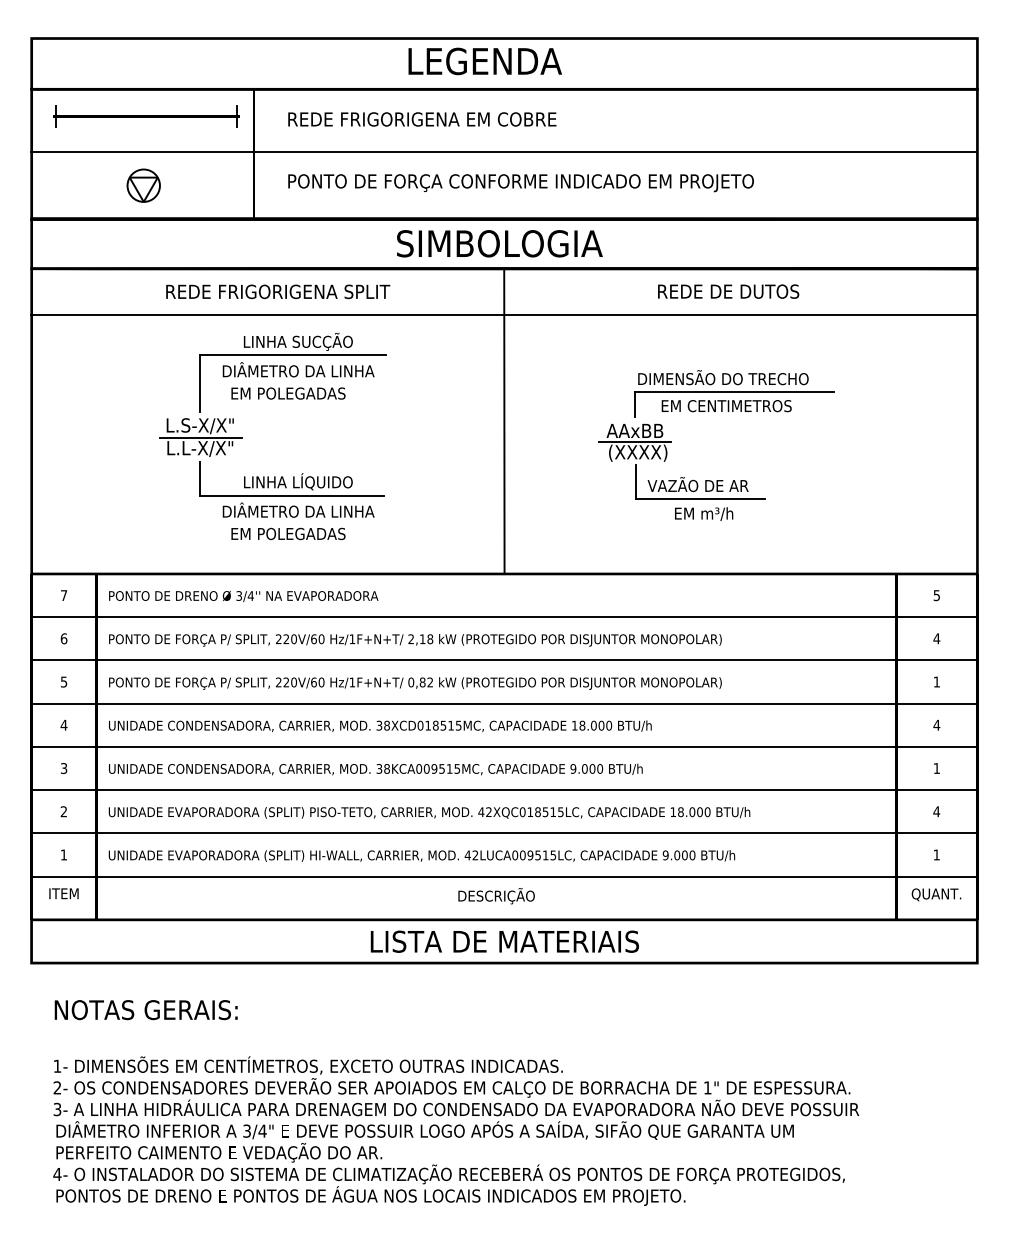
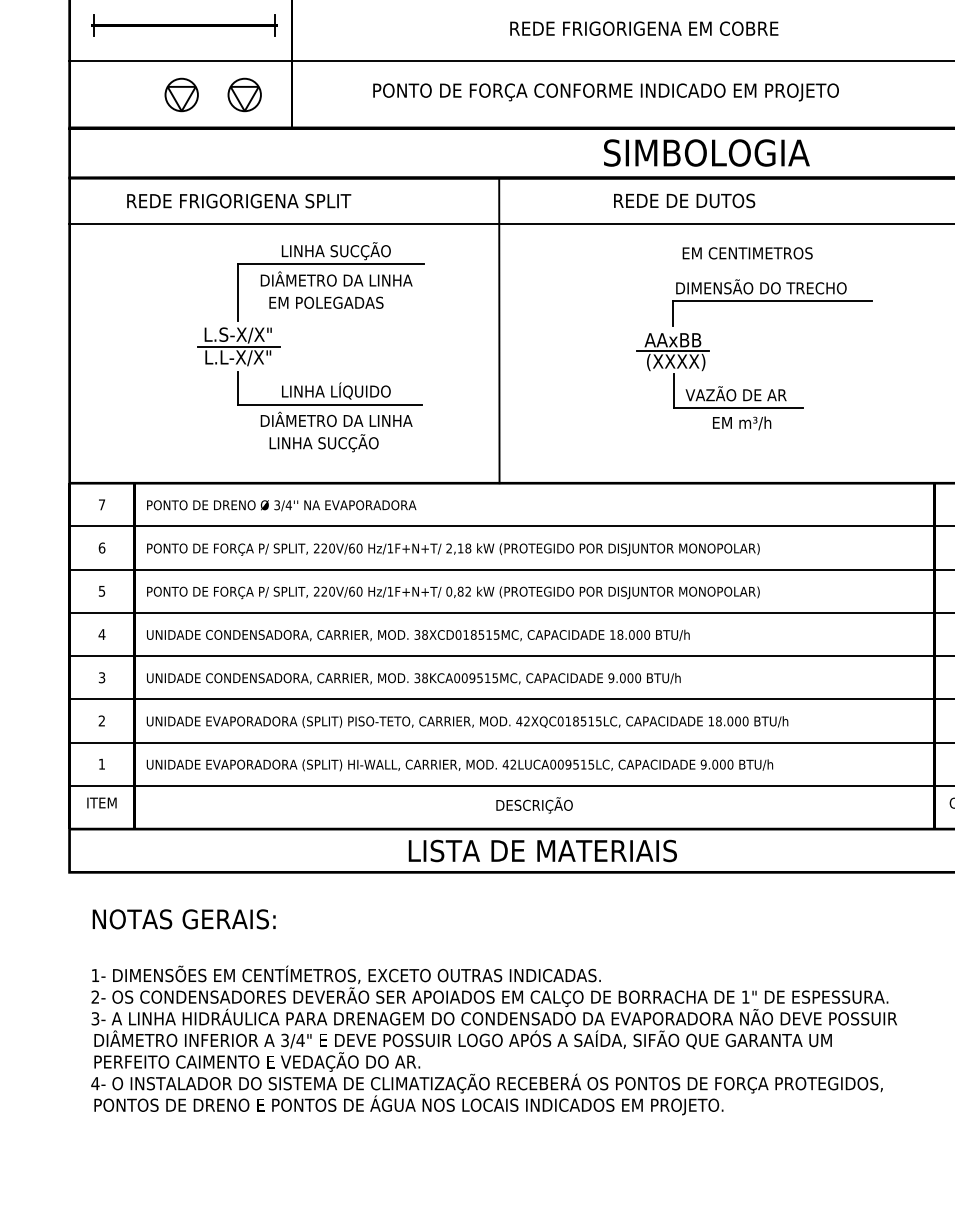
text: (422, 119) -> (644, 28), moved
text: (520, 183) -> (605, 92), moved
part: (206, 185) -> (244, 94), added
text: (499, 243) -> (706, 152), moved
text: (278, 291) -> (239, 200), moved
text: (728, 291) -> (684, 200), moved
text: (726, 406) -> (747, 253), moved
line: (504, 420) -> (499, 329), moved
text: (288, 533) -> (326, 442), EM POLEGADAS -> LINHA SUCÇÃO

